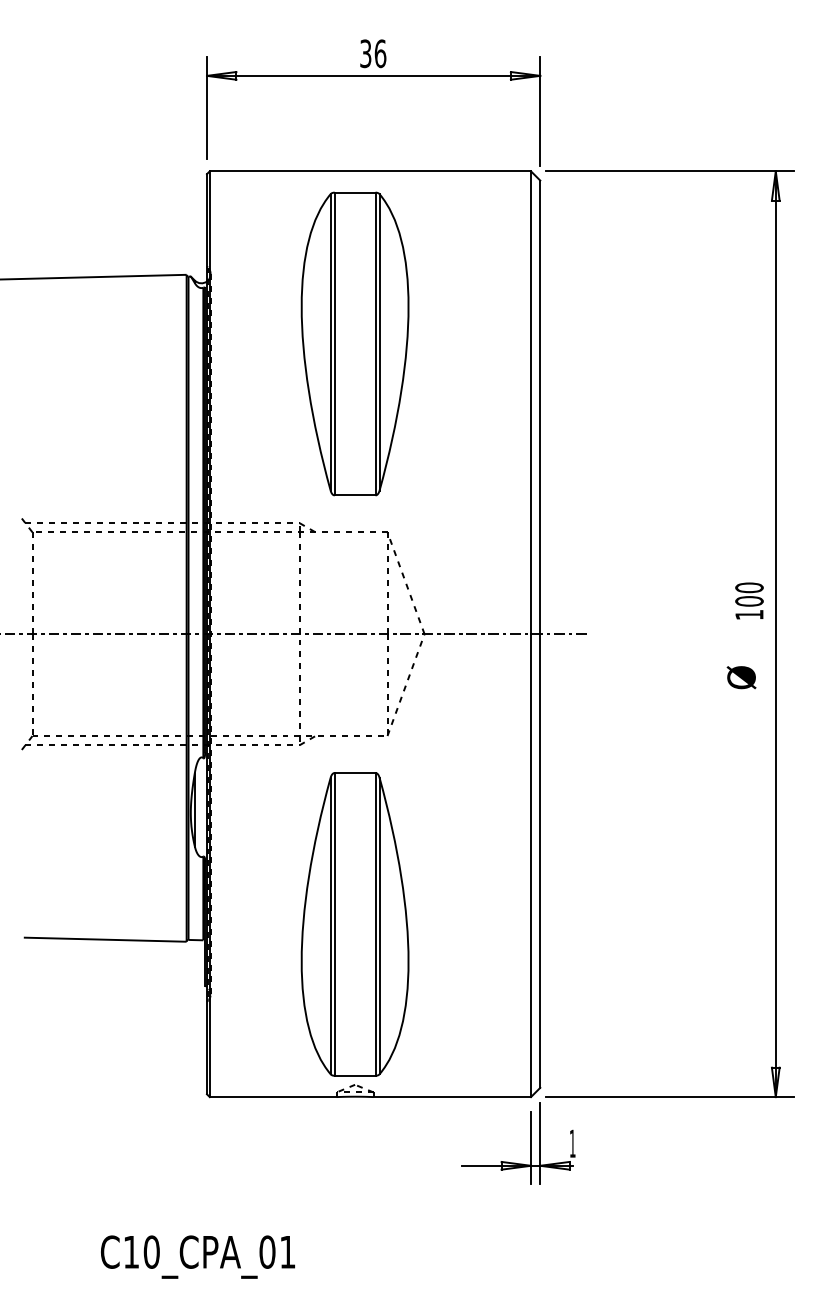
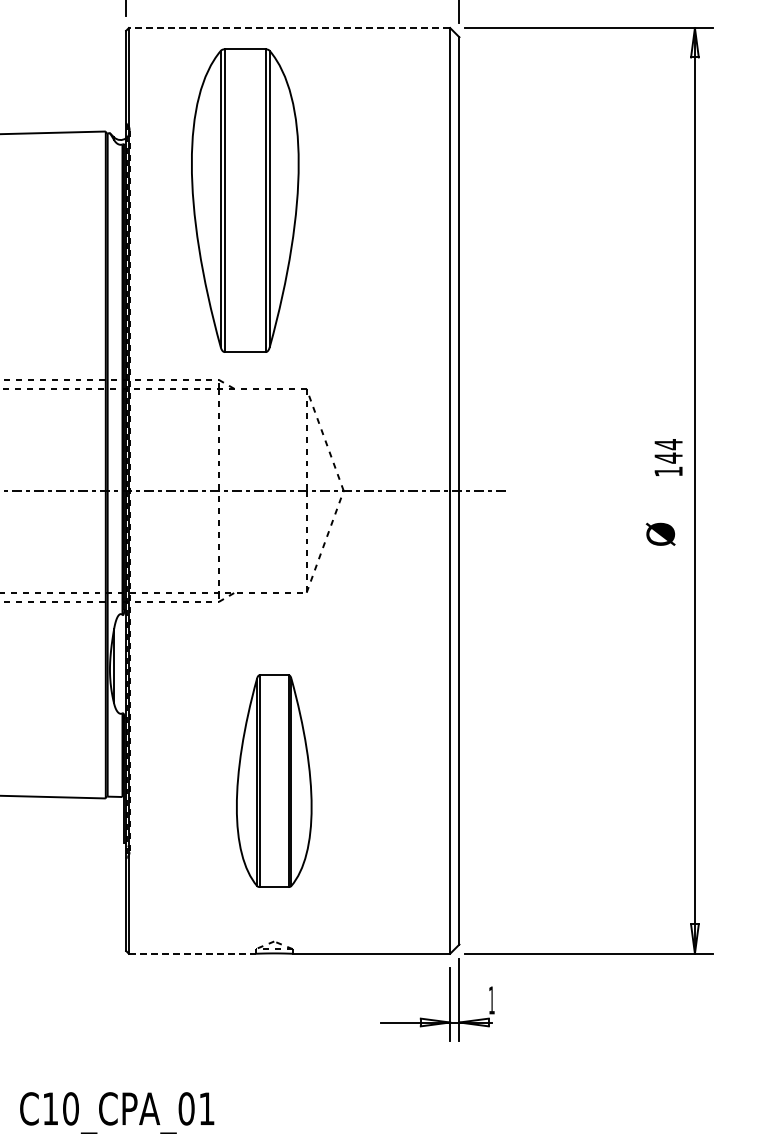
line: (370, 171) -> (289, 28), solid -> dashed
part: (354, 343) -> (244, 200), moved
text: (749, 594) -> (668, 451), 100 -> 144
part: (354, 924) -> (273, 781), size x0.7
line: (273, 1097) -> (192, 954), solid -> dashed

